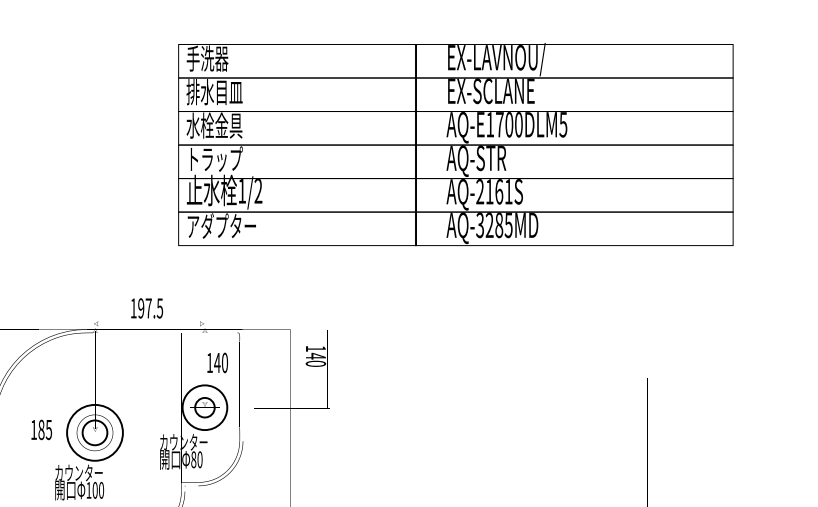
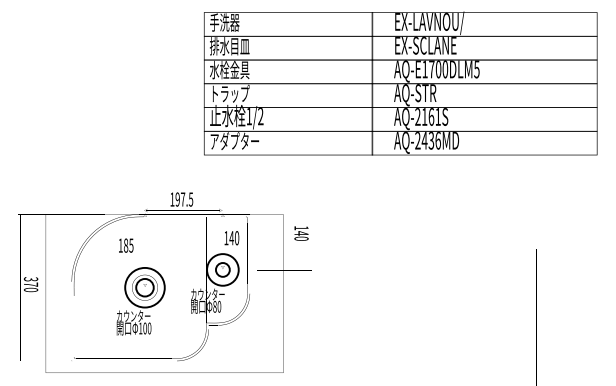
text: (493, 225) -> (427, 140), AQ-3285MD -> AQ-2436MD
text: (42, 429) -> (126, 245), moved

